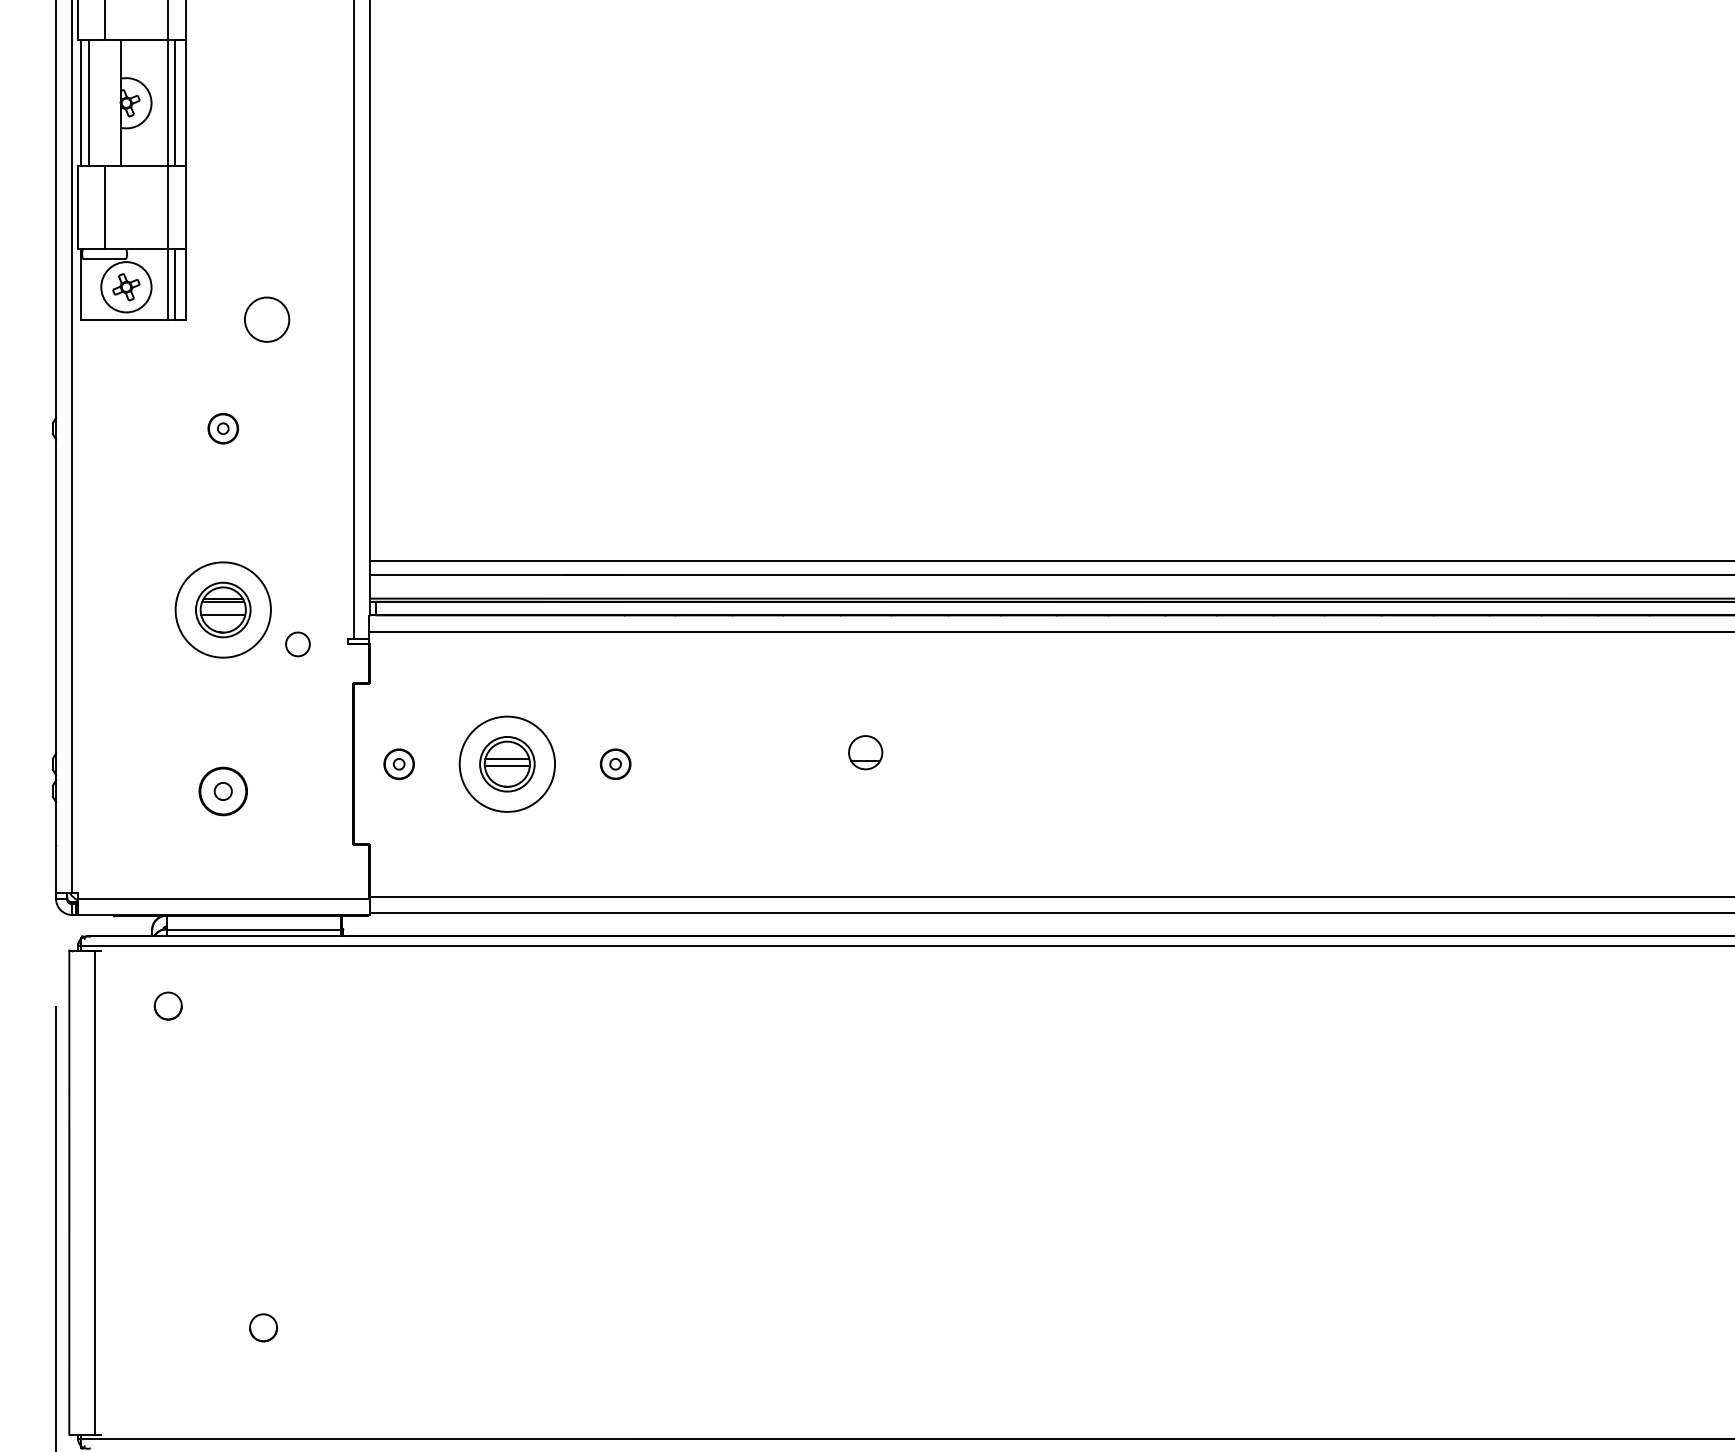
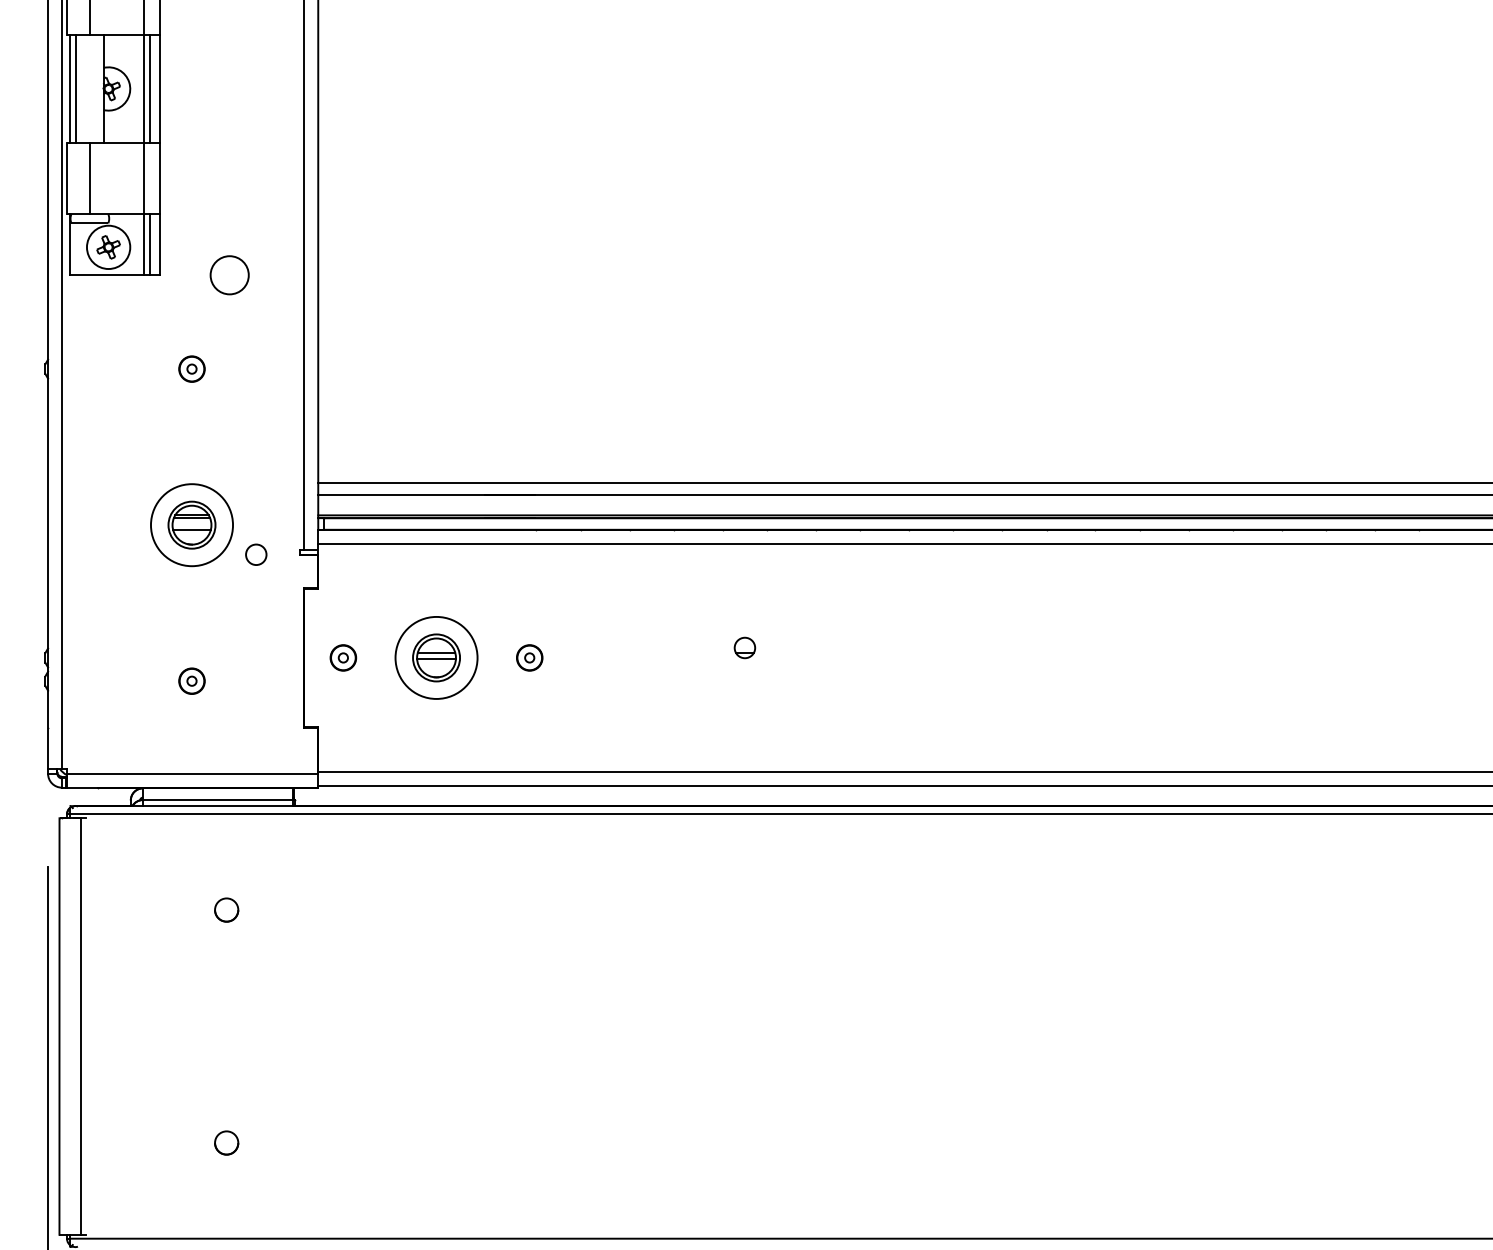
part: (865, 752) -> (744, 647), size x0.71
part: (222, 790) -> (191, 680), size x0.62
circle: (168, 1005) -> (226, 909), moved

